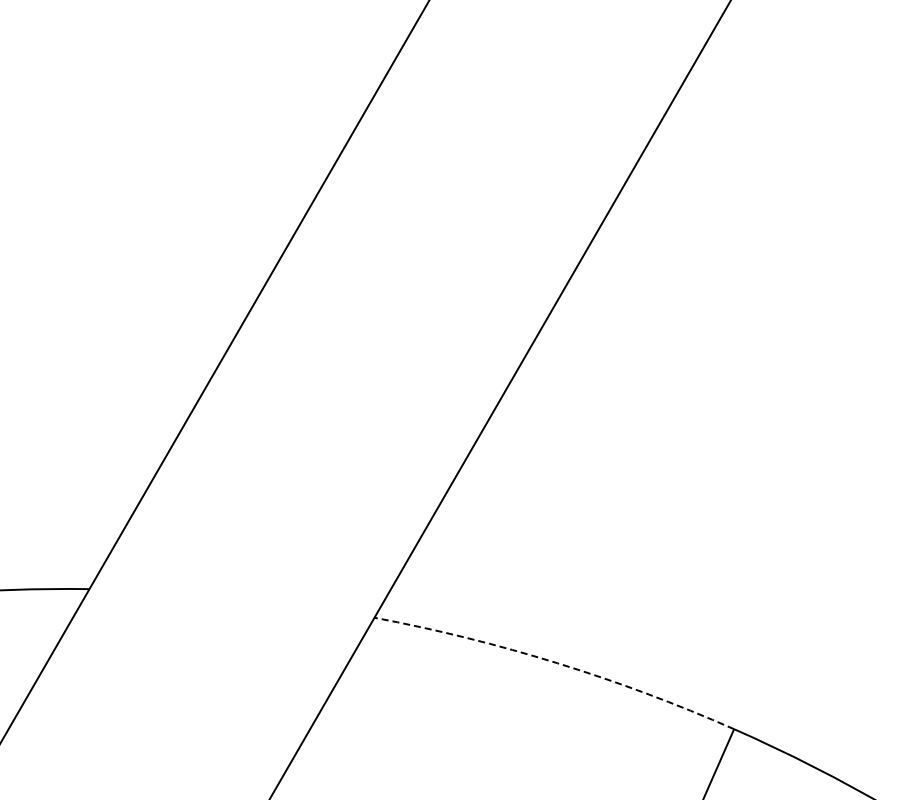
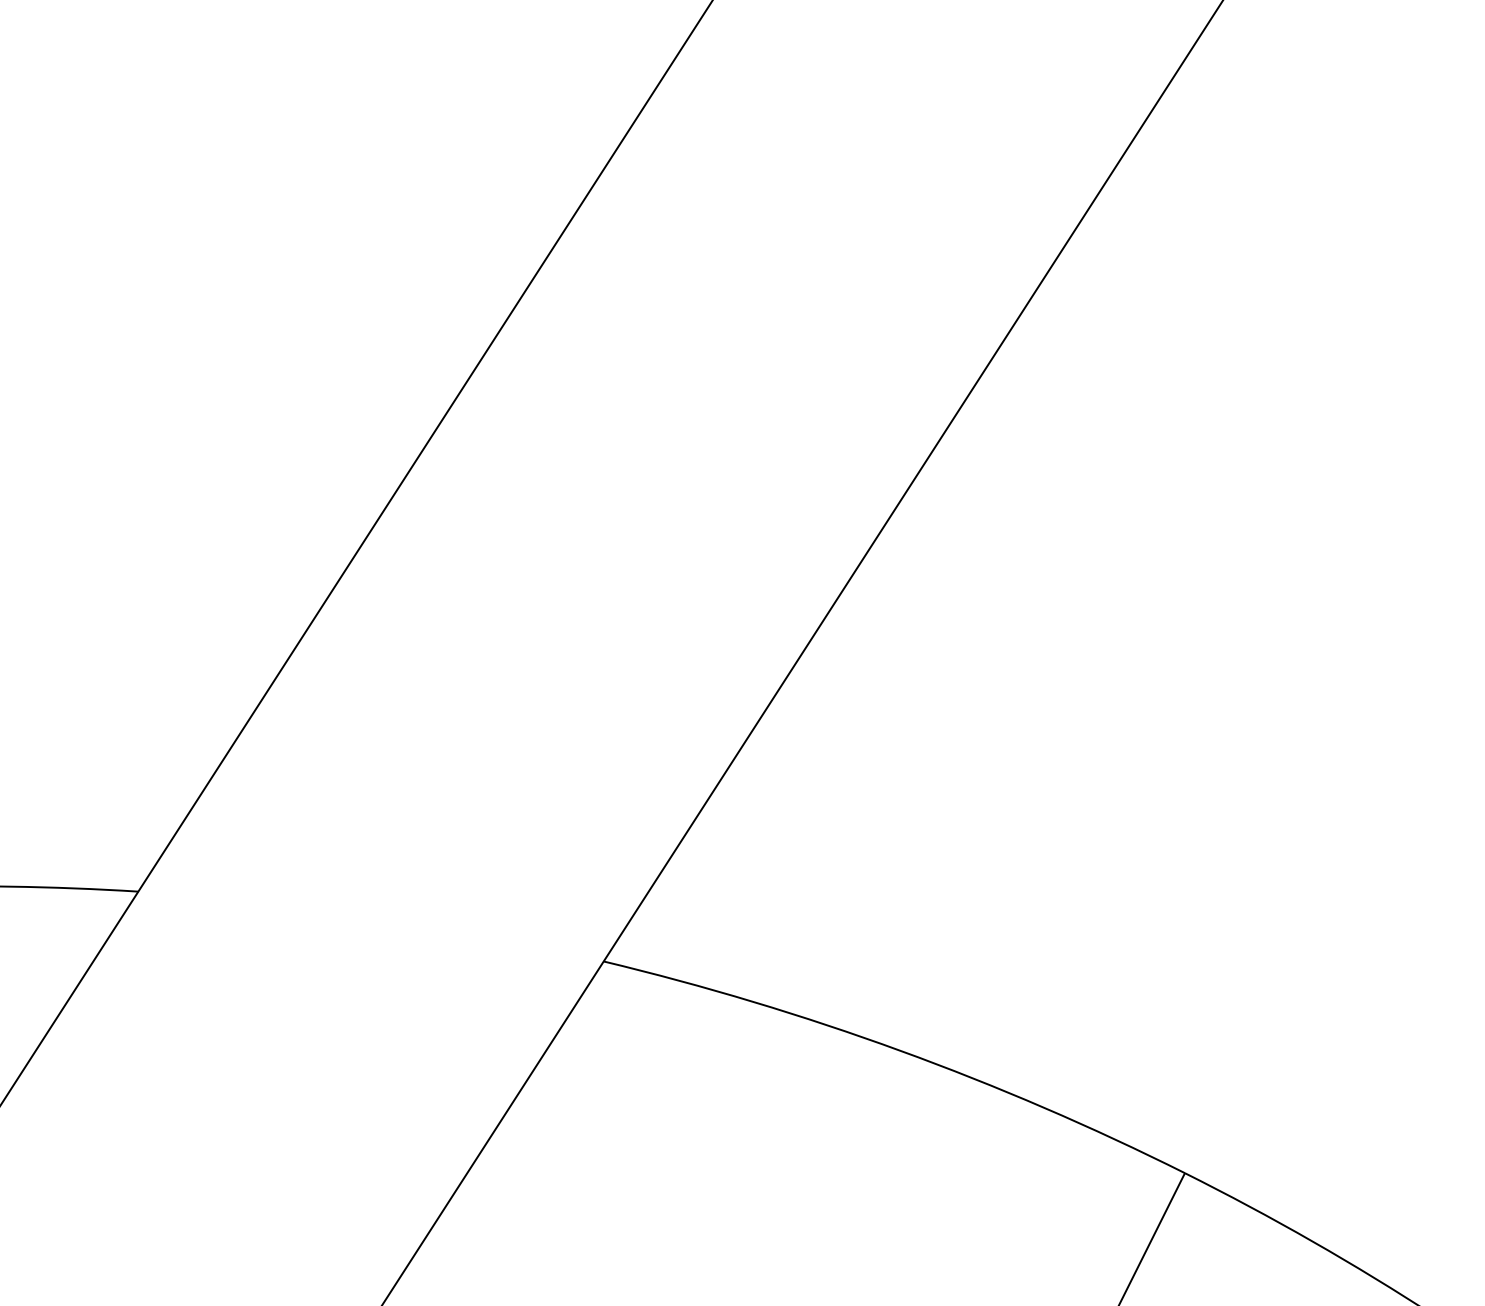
arc: (557, 663) -> (900, 1051), dashed -> solid

